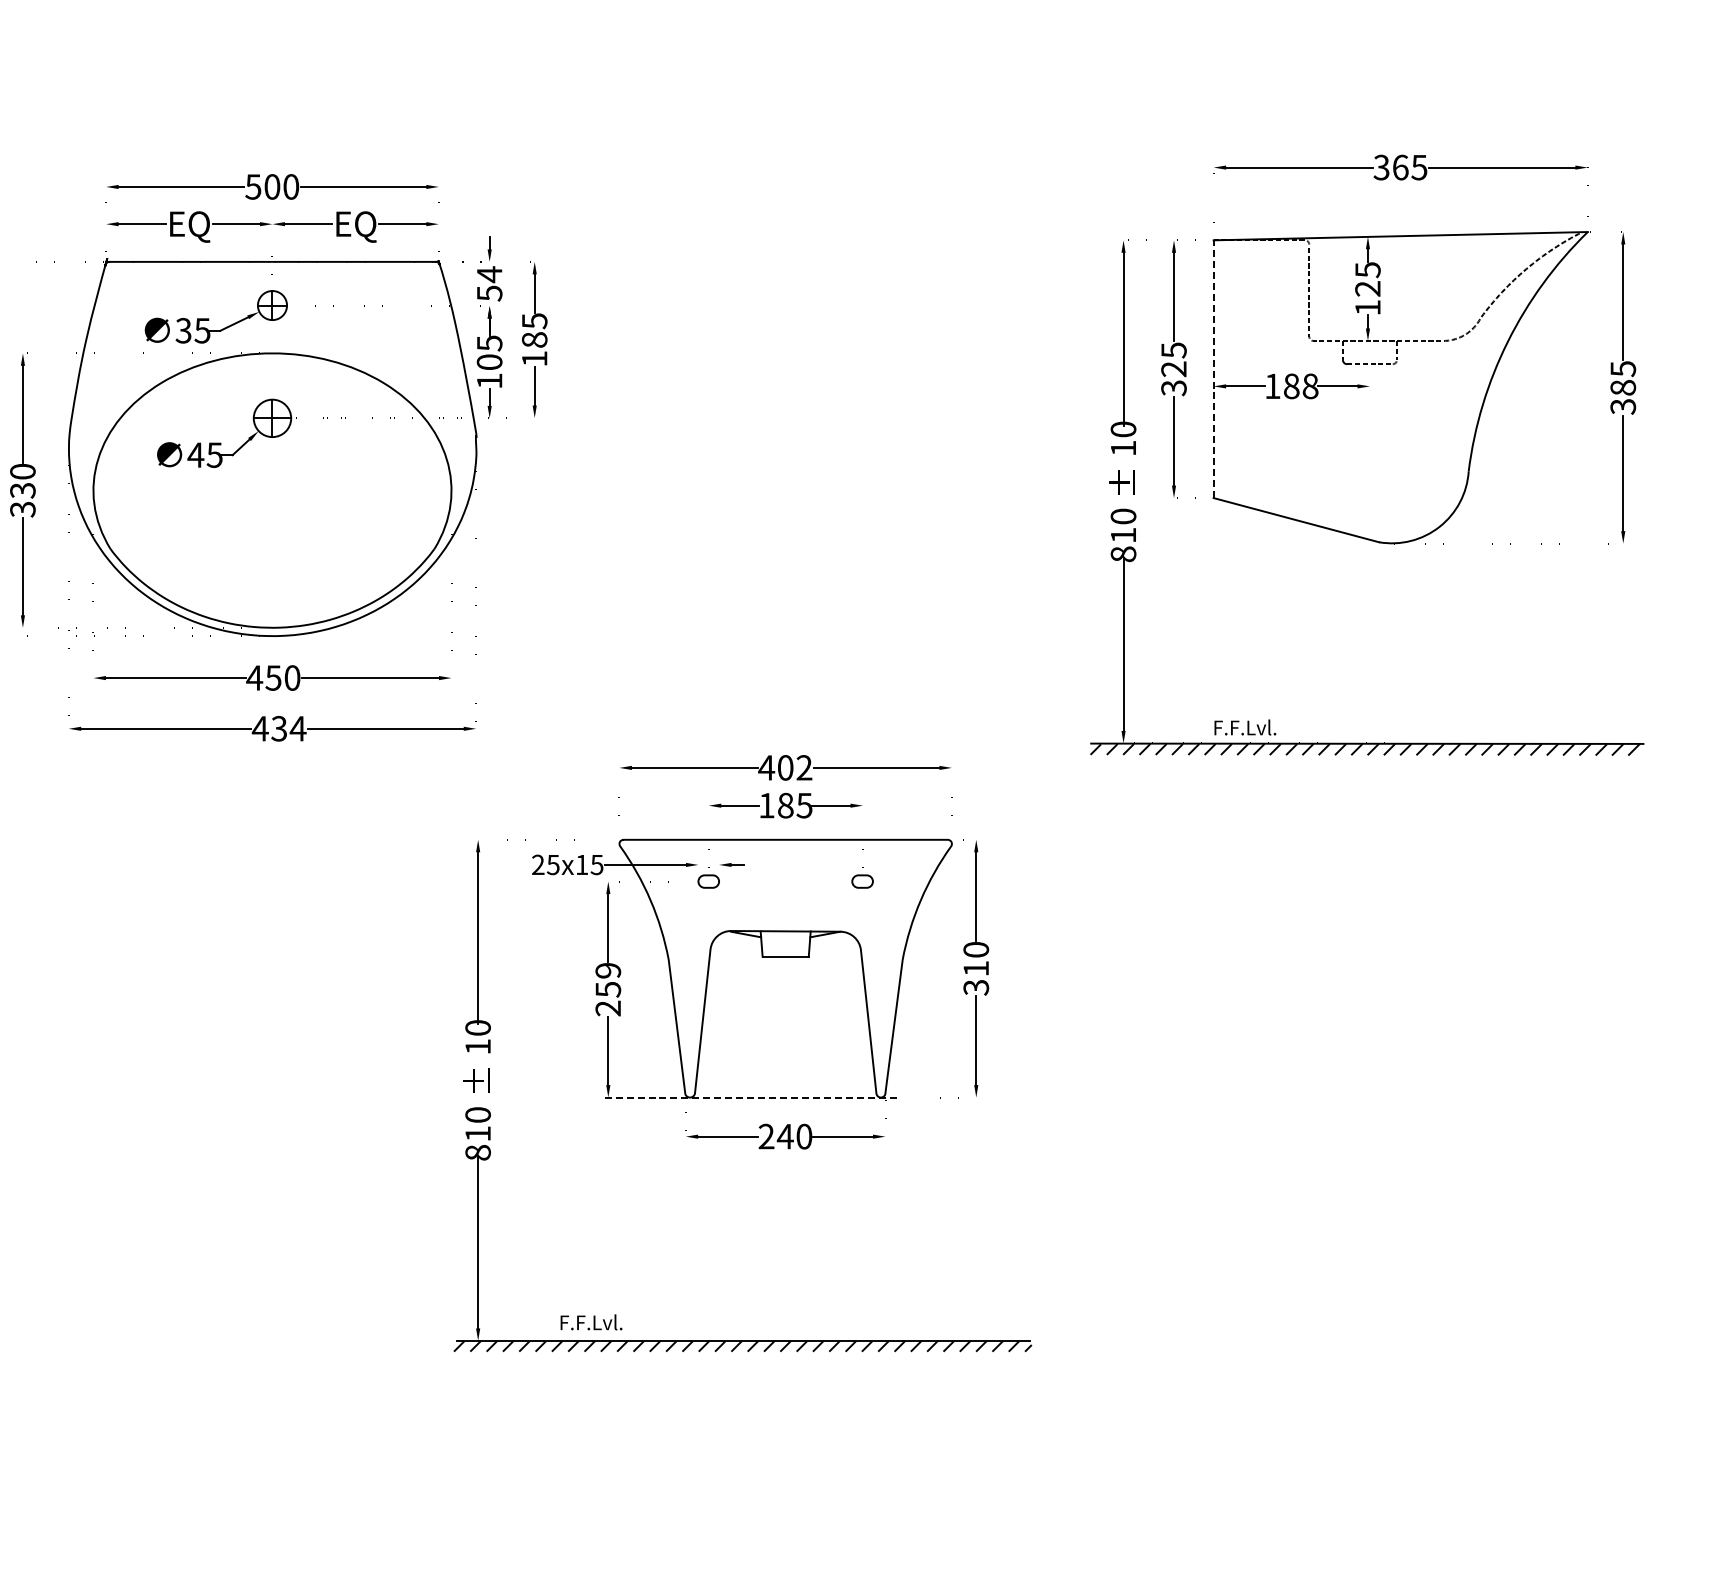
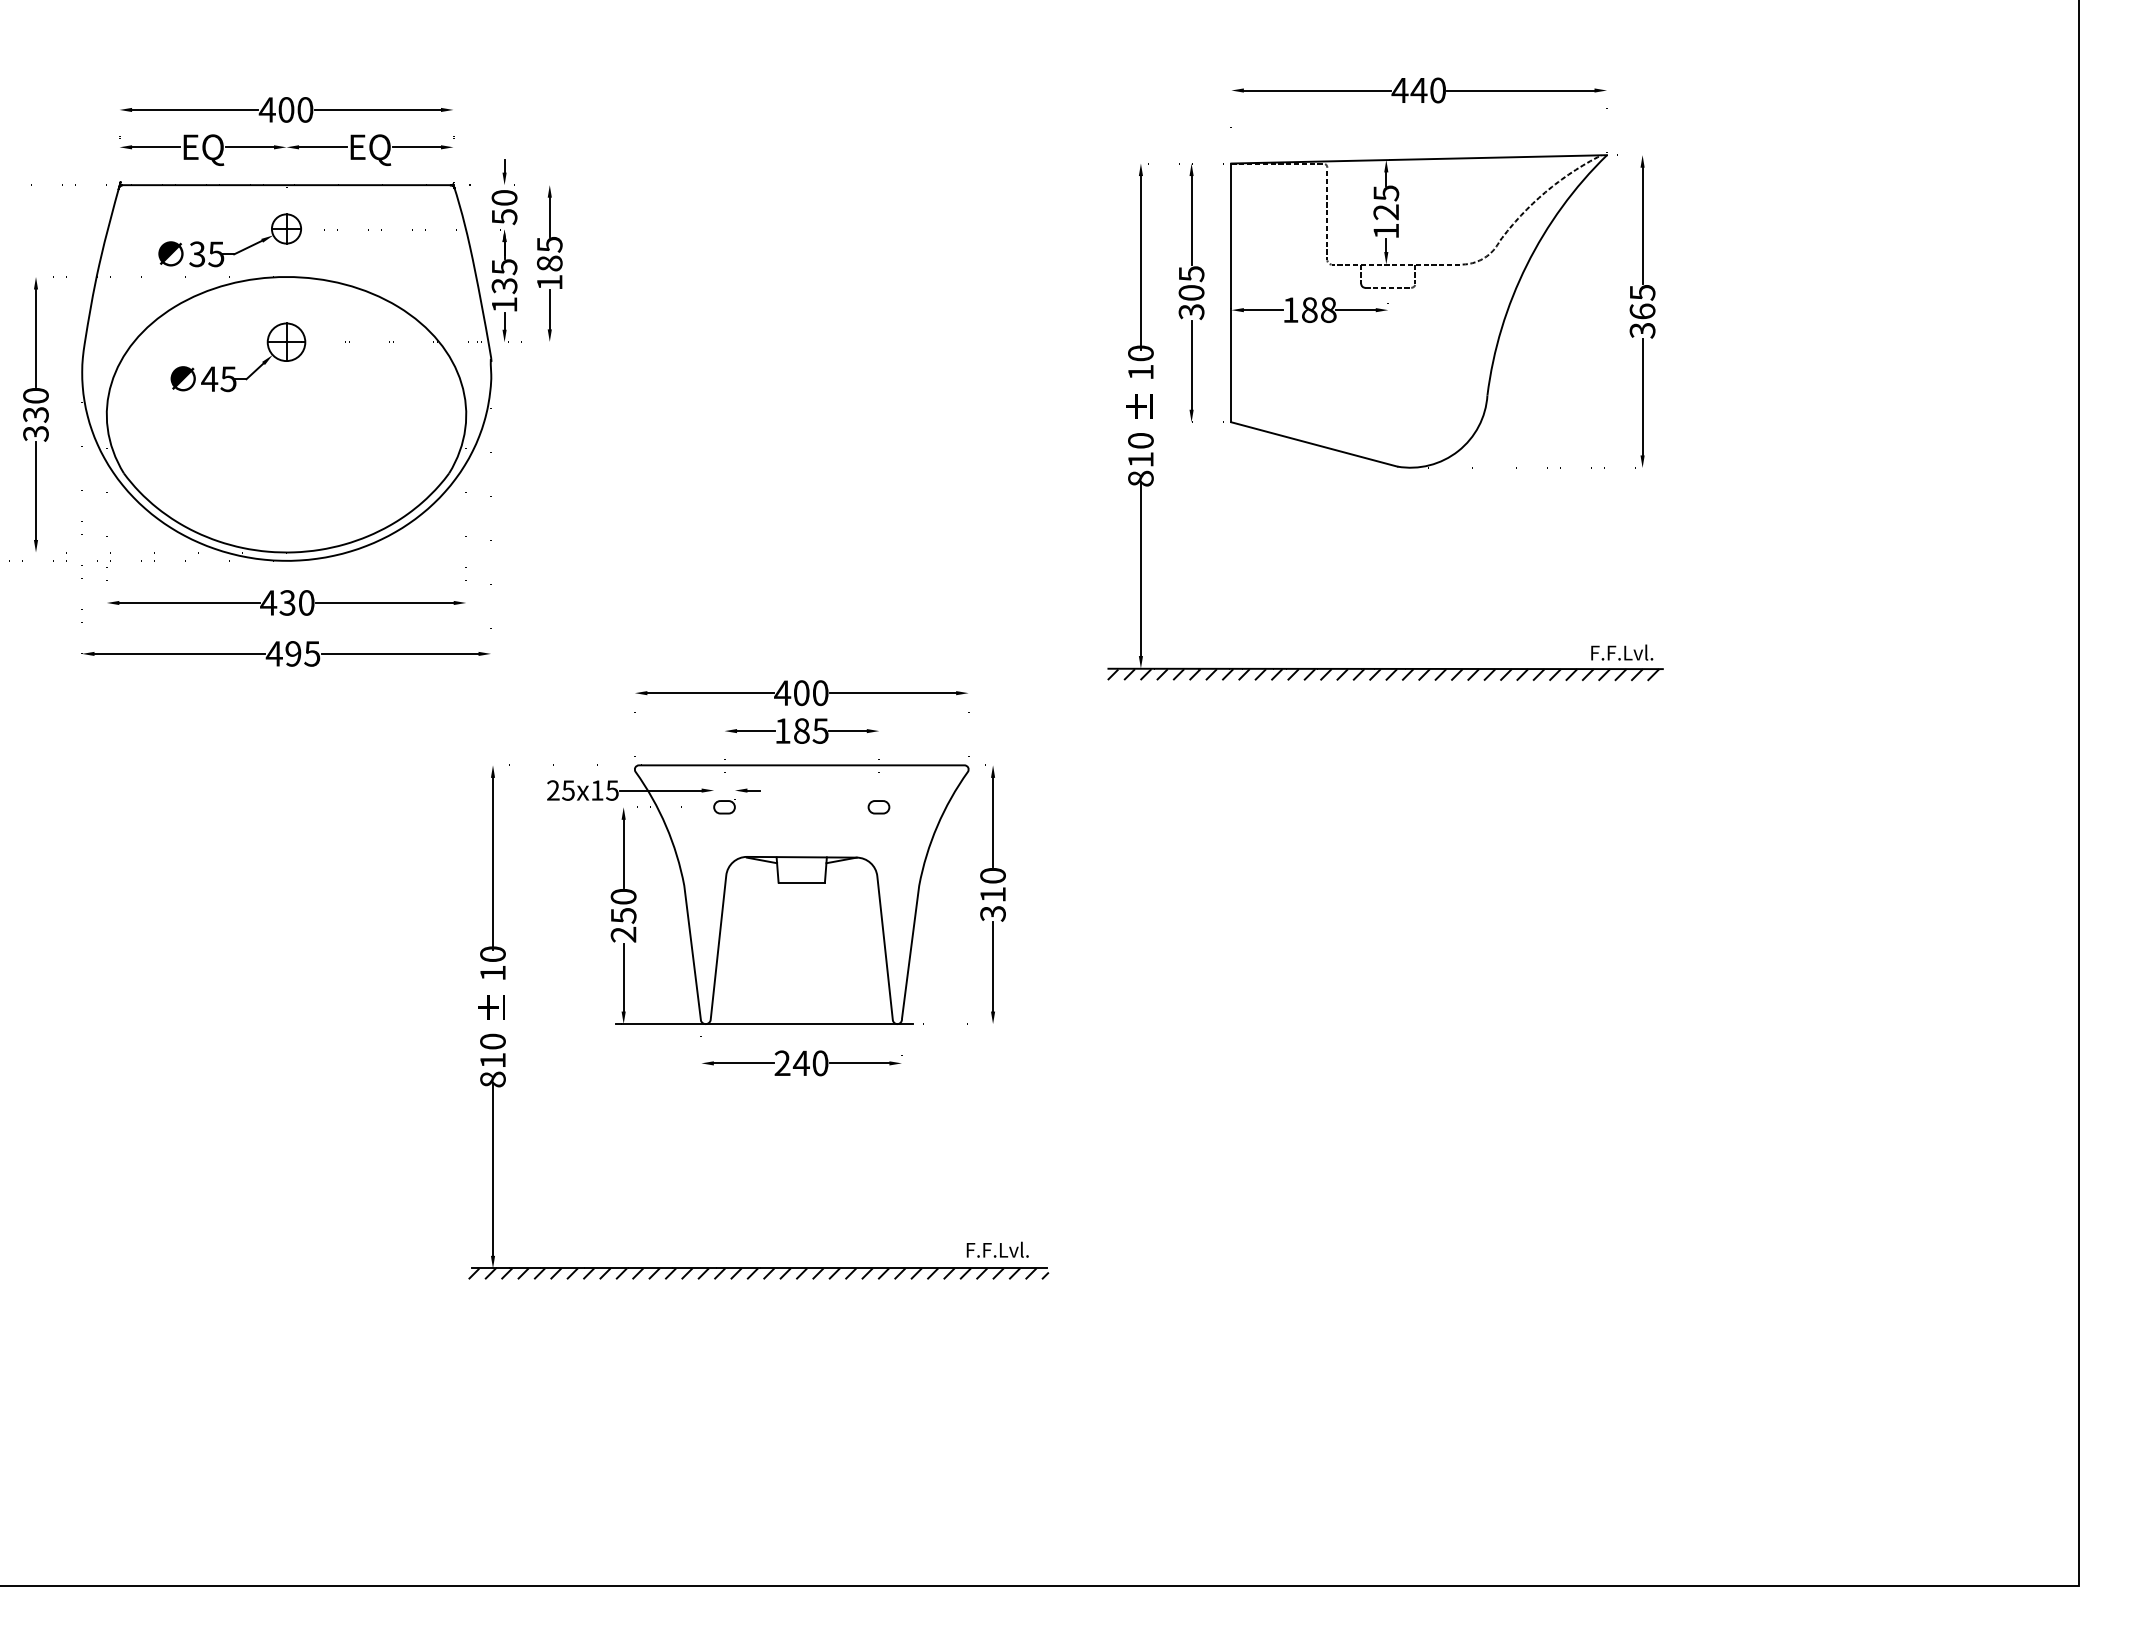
text: (1400, 167) -> (1418, 90), 365 -> 440
text: (252, 186) -> (266, 109), 500 -> 400
text: (489, 274) -> (504, 197), 54 -> 50
text: (489, 362) -> (504, 286), 105 -> 135
text: (1173, 368) -> (1191, 292), 325 -> 305
line: (1213, 368) -> (1231, 292), dashed -> solid
text: (1623, 387) -> (1642, 311), 385 -> 365
text: (273, 677) -> (287, 602), 450 -> 430
text: (1245, 727) -> (1622, 652), moved
text: (288, 728) -> (302, 653), 434 -> 495
text: (804, 768) -> (820, 693), 402 -> 400
text: (608, 970) -> (623, 896), 259 -> 250
line: (748, 1097) -> (764, 1024), dashed -> solid
text: (591, 1322) -> (997, 1249), moved

